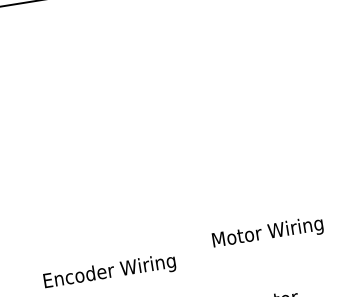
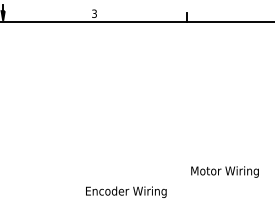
text: (266, 232) -> (224, 171), moved

